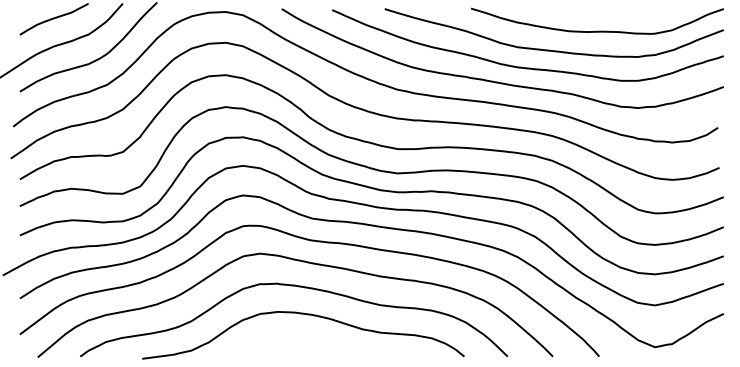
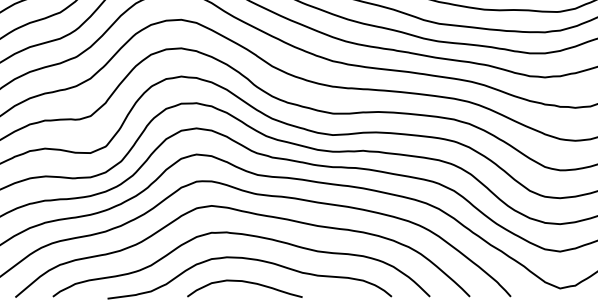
curve: (297, 340) -> (244, 282), added

